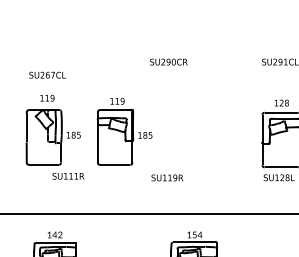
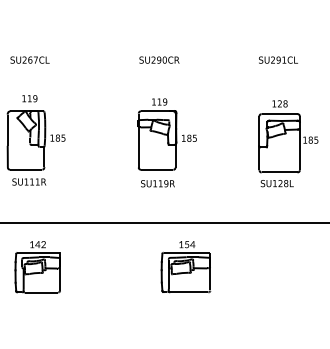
text: (47, 74) -> (29, 59), moved
part: (123, 131) -> (166, 134), moved
text: (68, 175) -> (29, 181), moved

